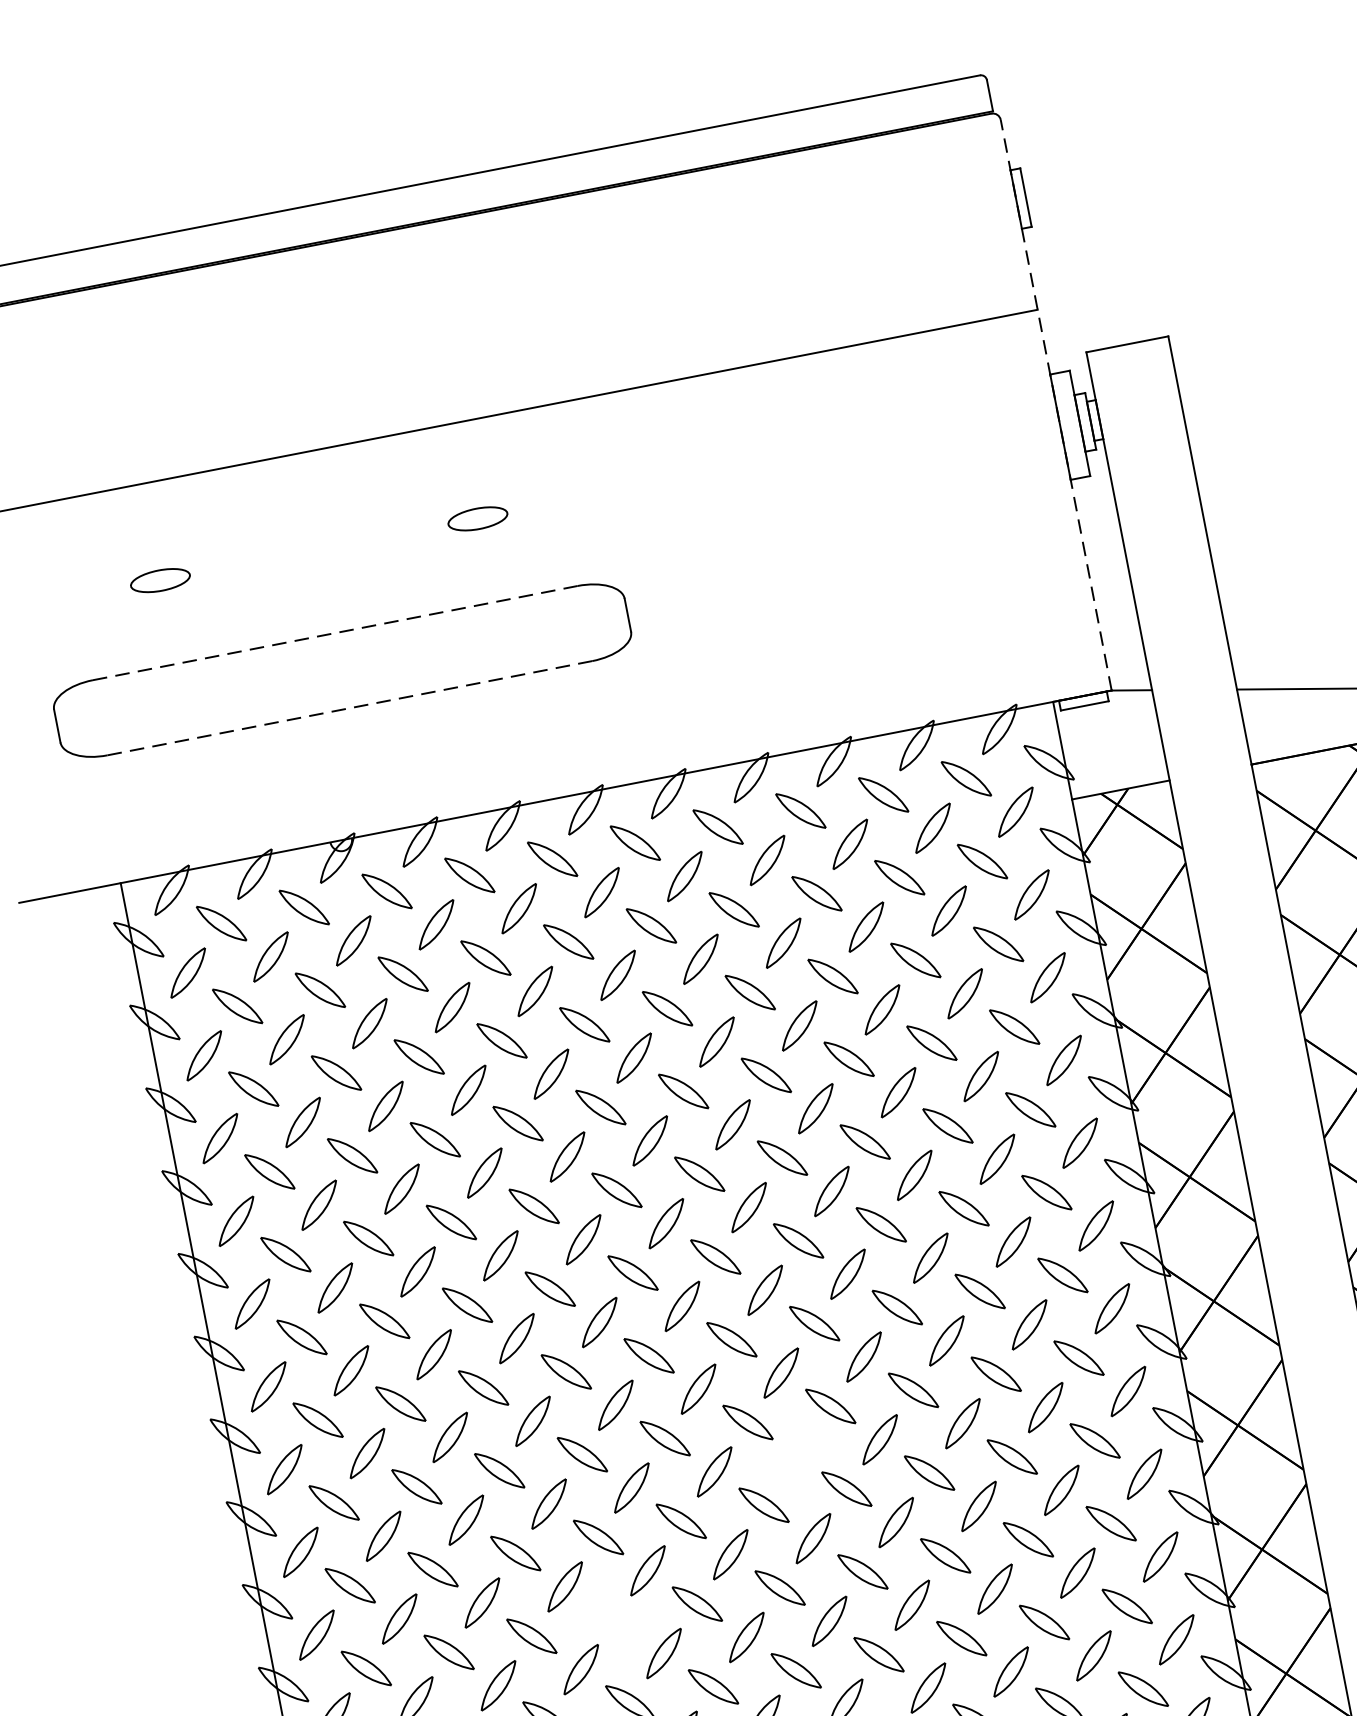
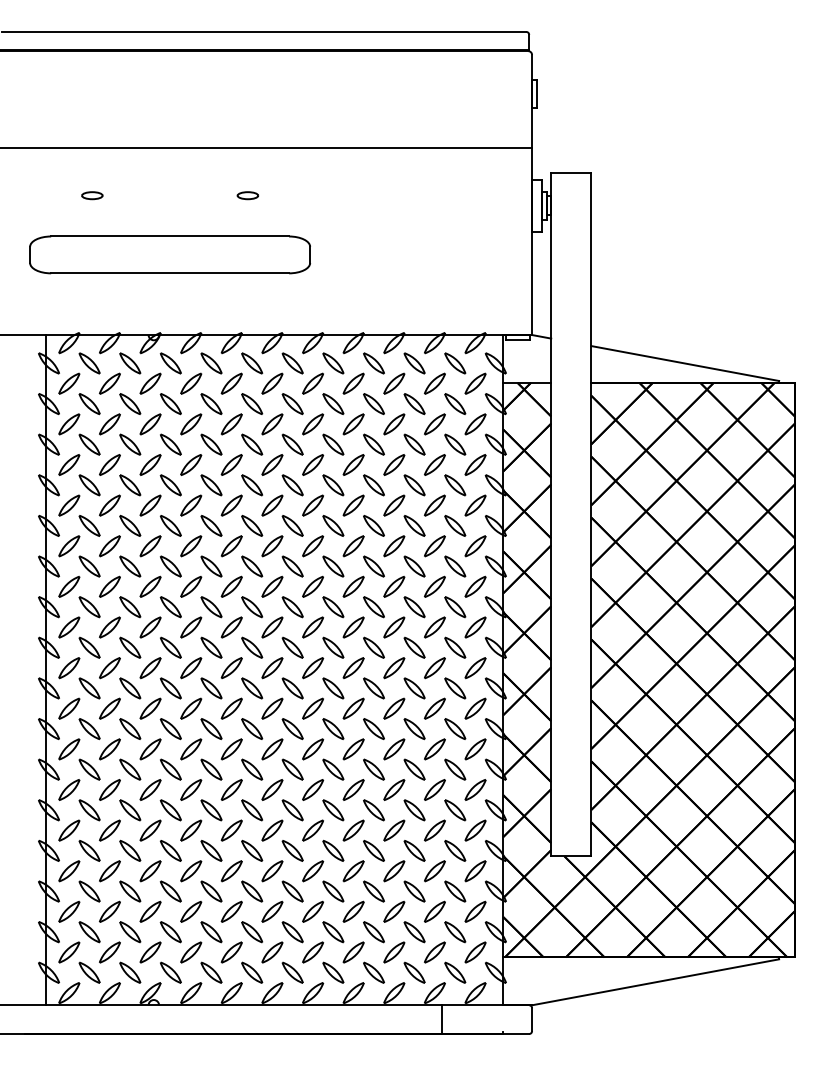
line: (1056, 404) -> (532, 194), dashed -> solid
part: (476, 518) -> (247, 195), size x0.71
part: (160, 580) -> (92, 195), size x0.71
line: (336, 632) -> (170, 236), dashed -> solid
line: (350, 708) -> (170, 273), dashed -> solid
part: (798, 1456) -> (313, 668), added
part: (614, 1621) -> (211, 729), added

